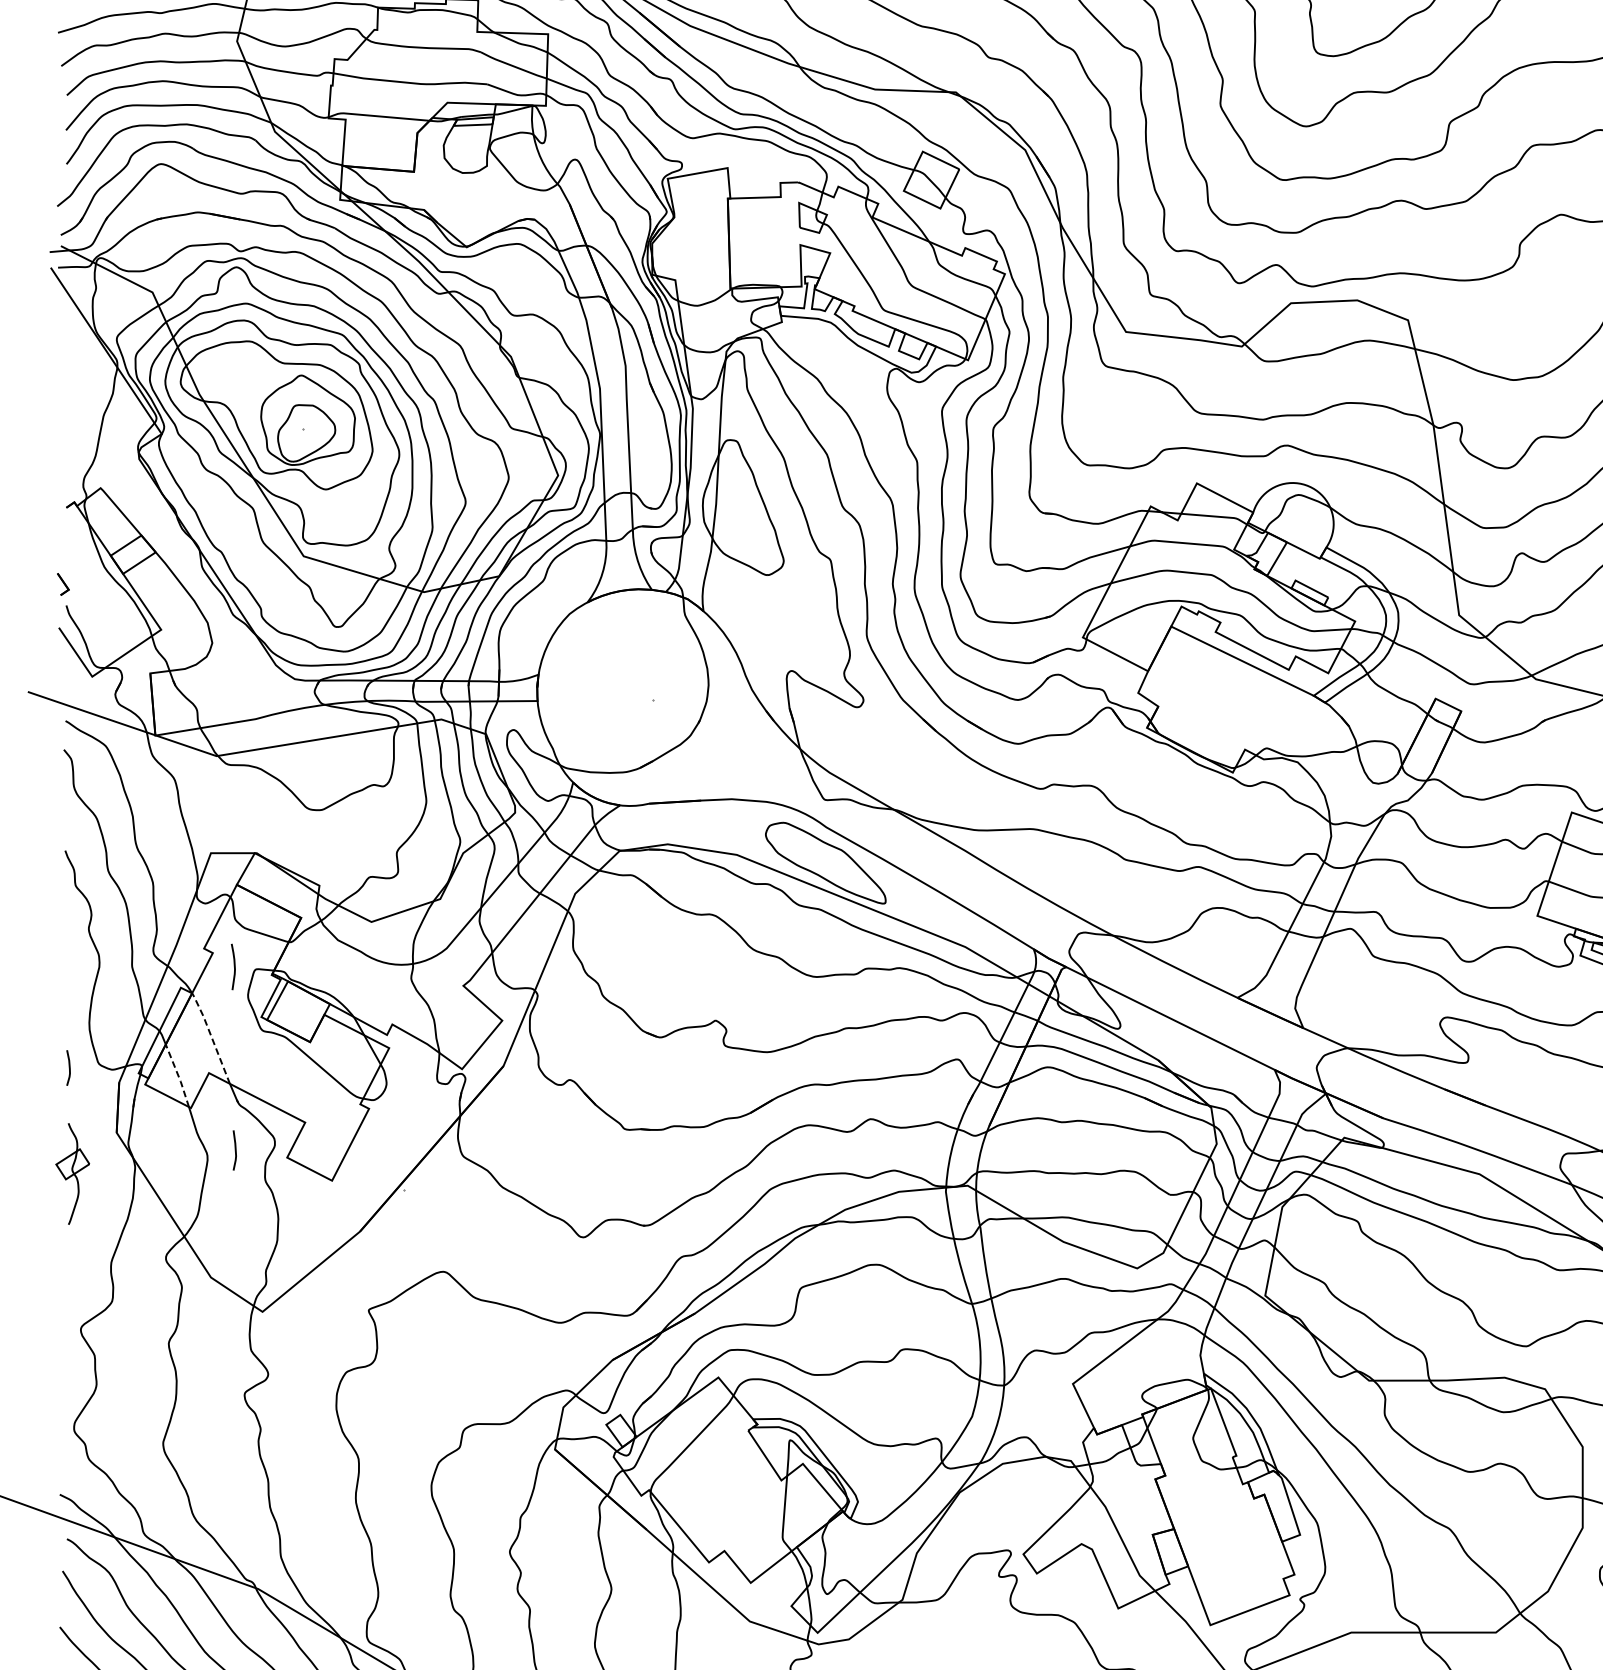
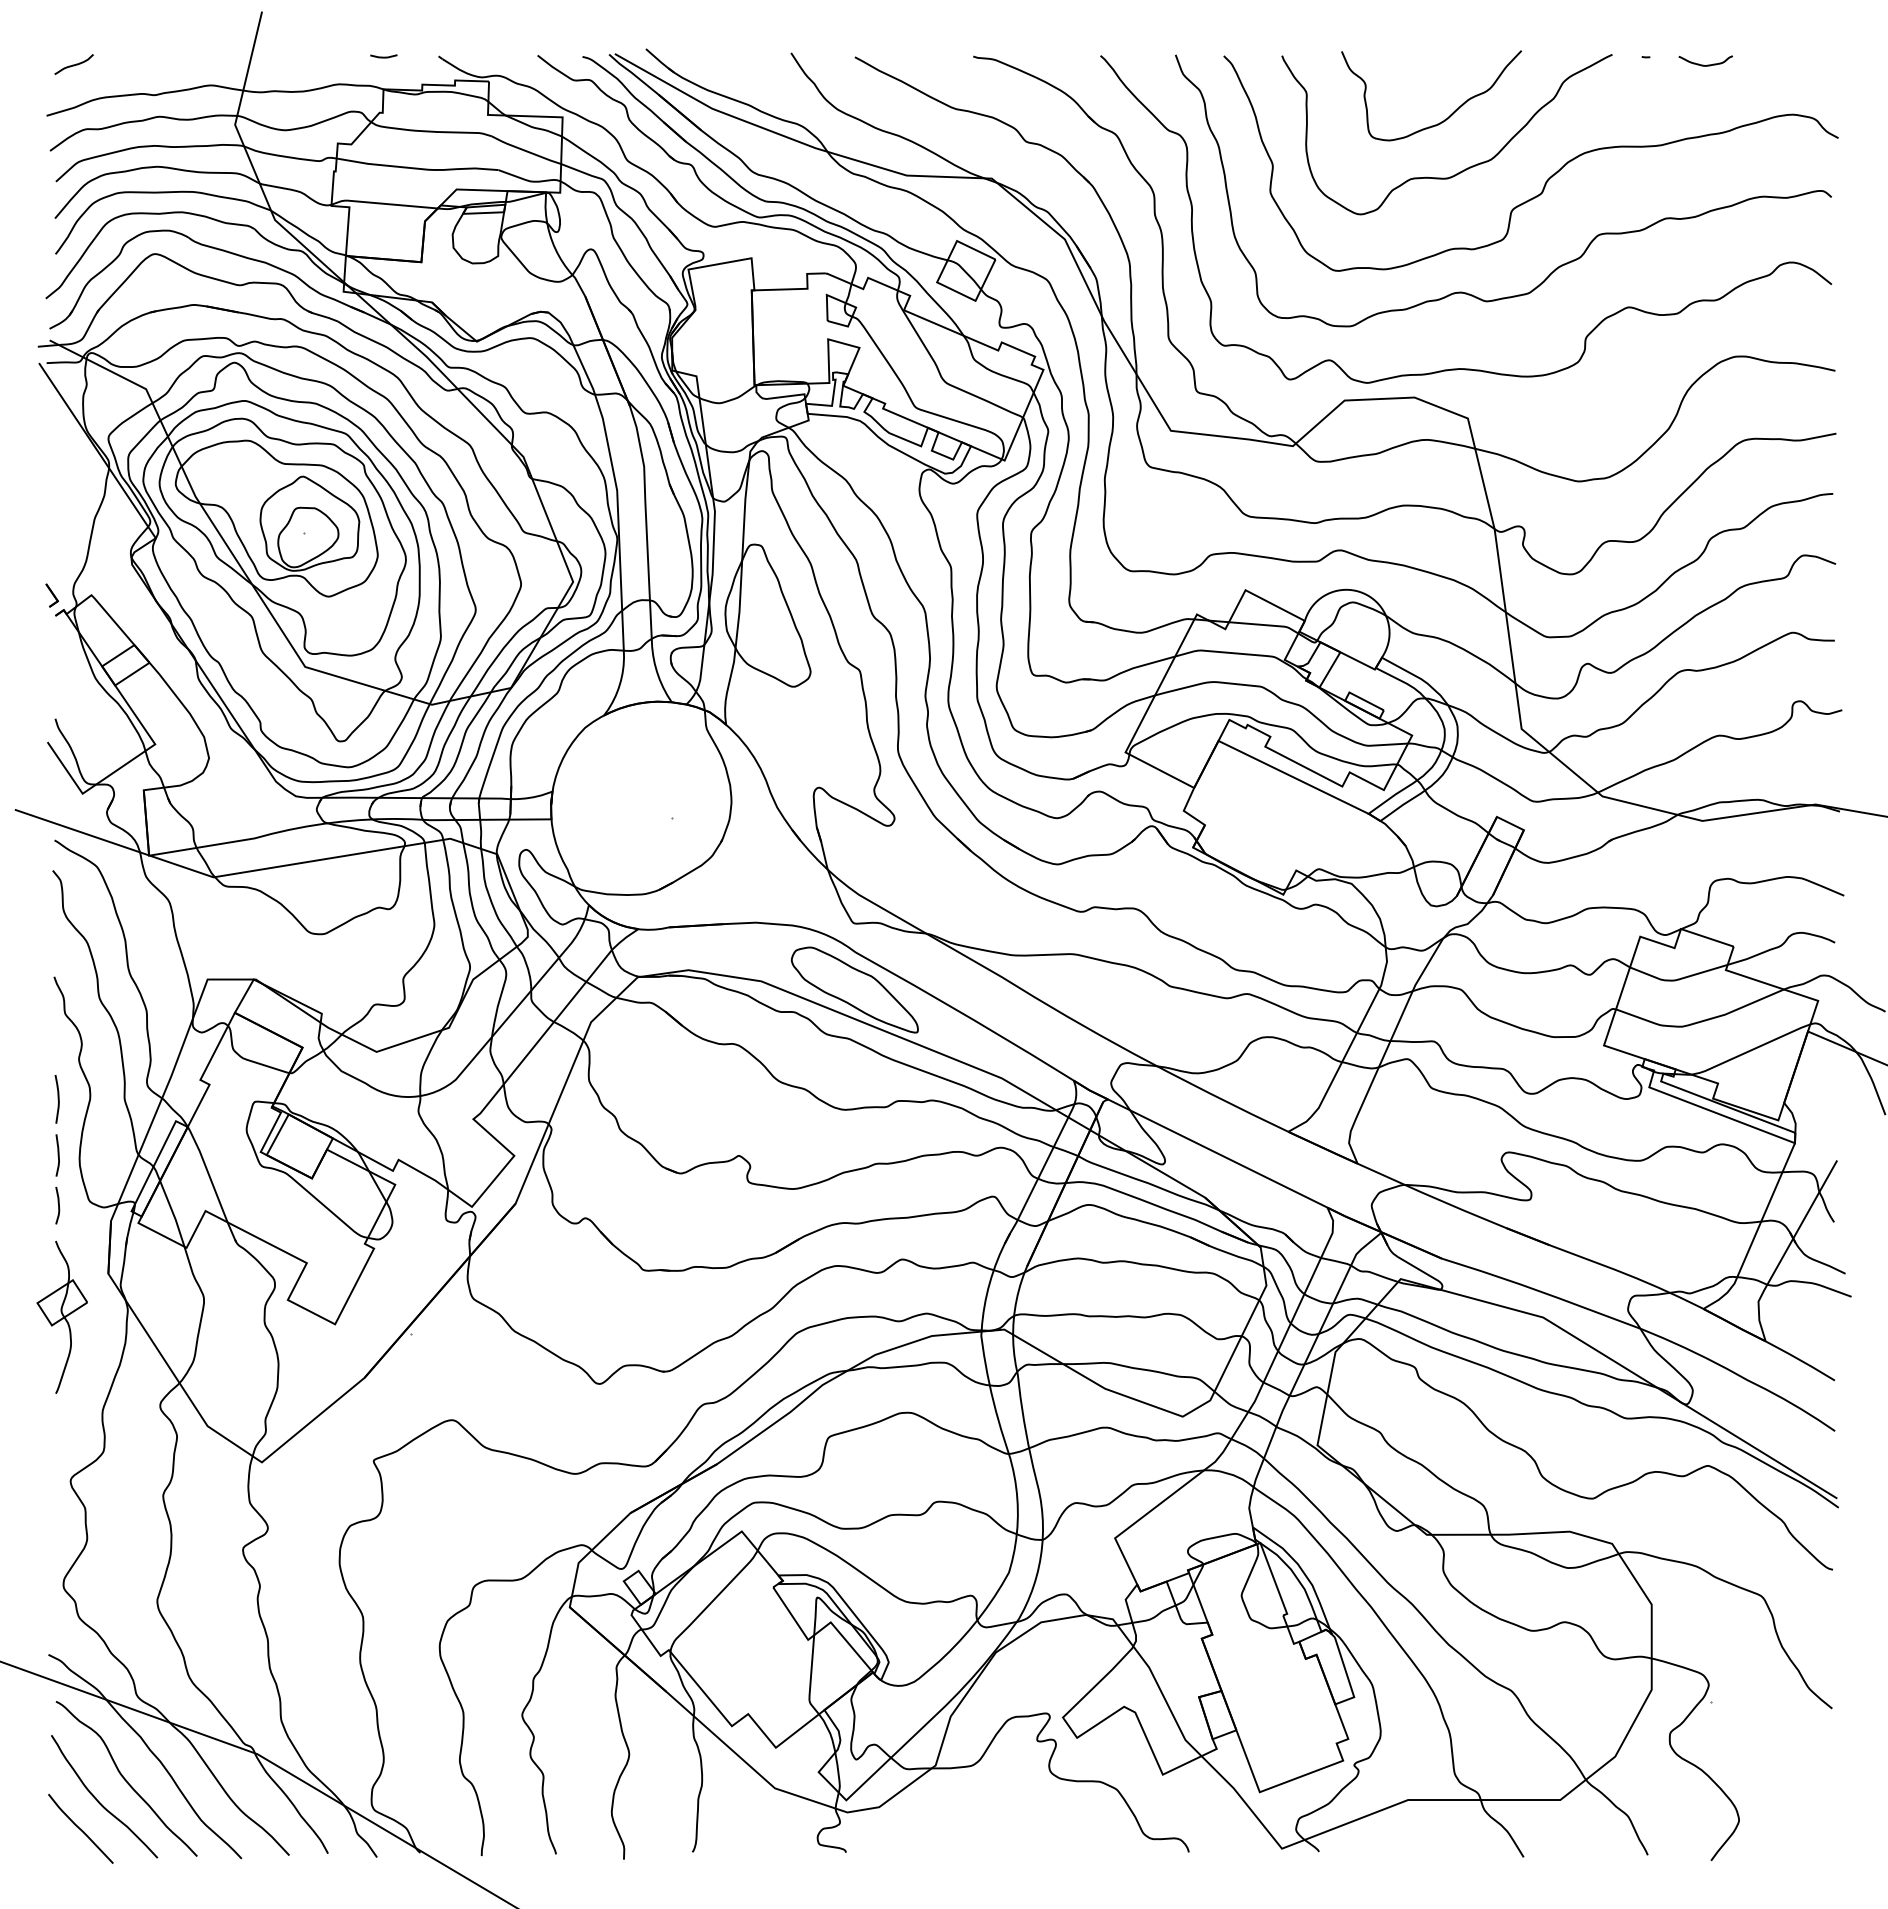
part: (63, 584) -> (52, 595), moved
curve: (233, 967) -> (57, 1099), moved
line: (211, 1036) -> (208, 1172), dashed -> solid
line: (178, 1075) -> (173, 1213), dashed -> solid
line: (234, 1150) -> (57, 1155), moved
part: (72, 1173) -> (61, 1316), size x1.43

